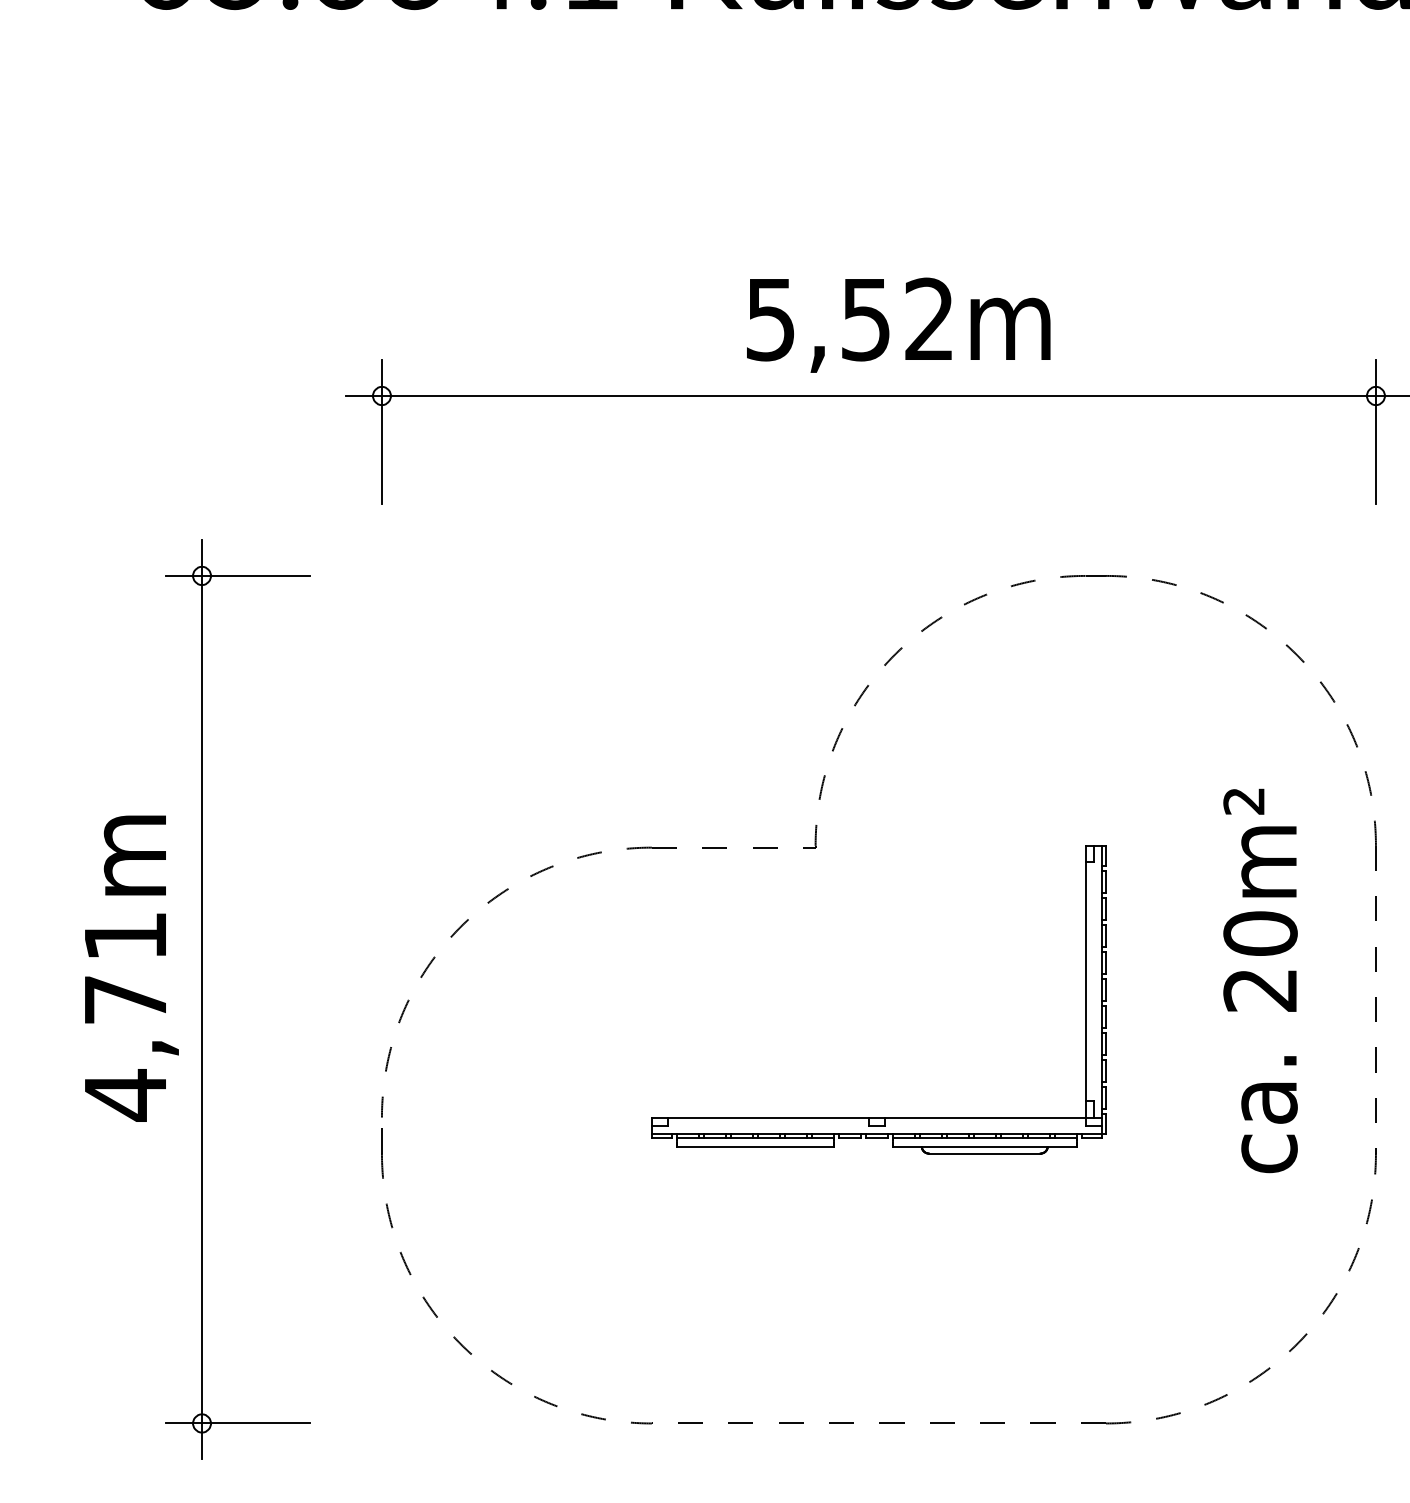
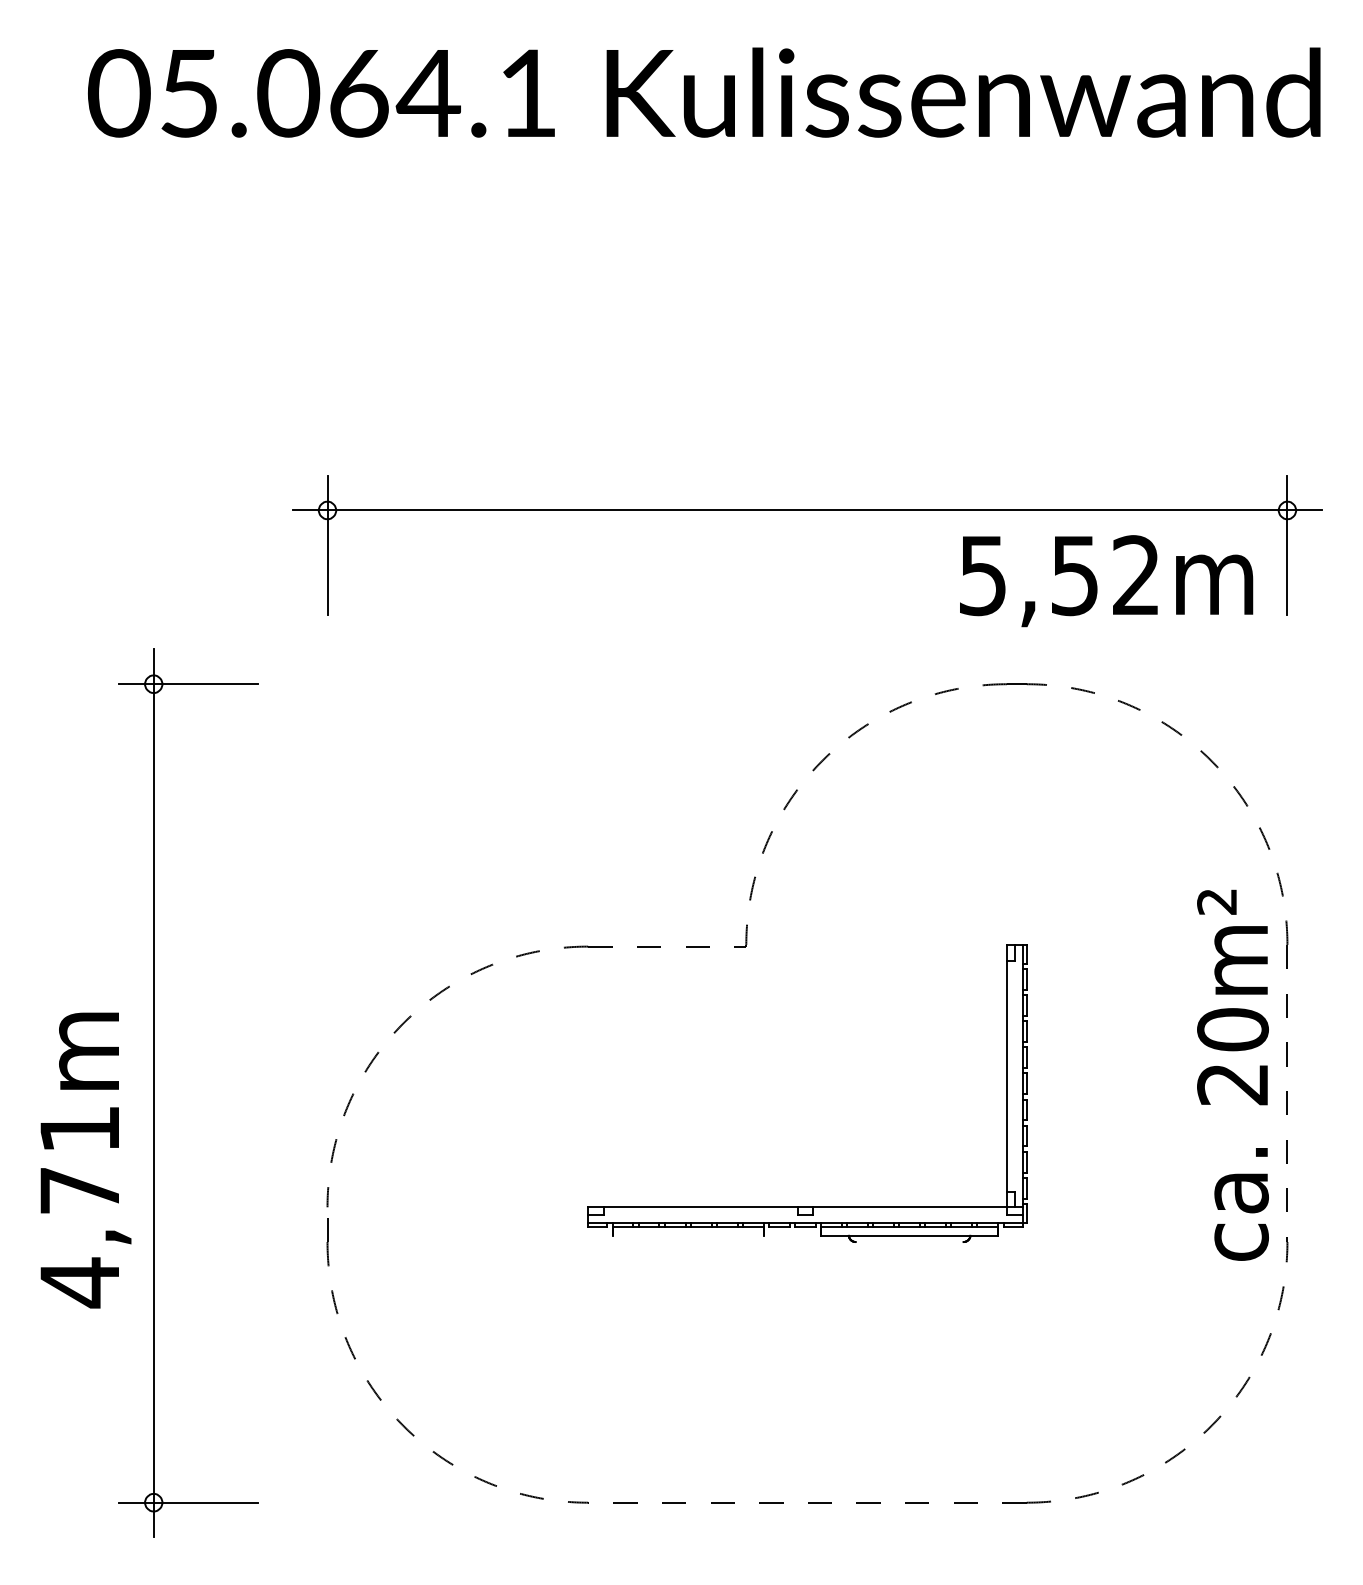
text: (898, 325) -> (1106, 581), moved
text: (131, 968) -> (85, 1160), moved
text: (1260, 980) -> (1232, 1074), moved
line: (754, 1146) -> (687, 1235), removed
line: (984, 1154) -> (909, 1242), removed

